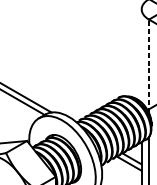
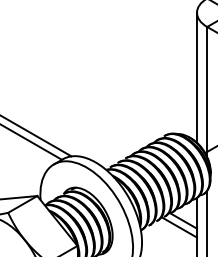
line: (141, 55) -> (196, 77), added
line: (149, 65) -> (207, 91), dashed -> solid

